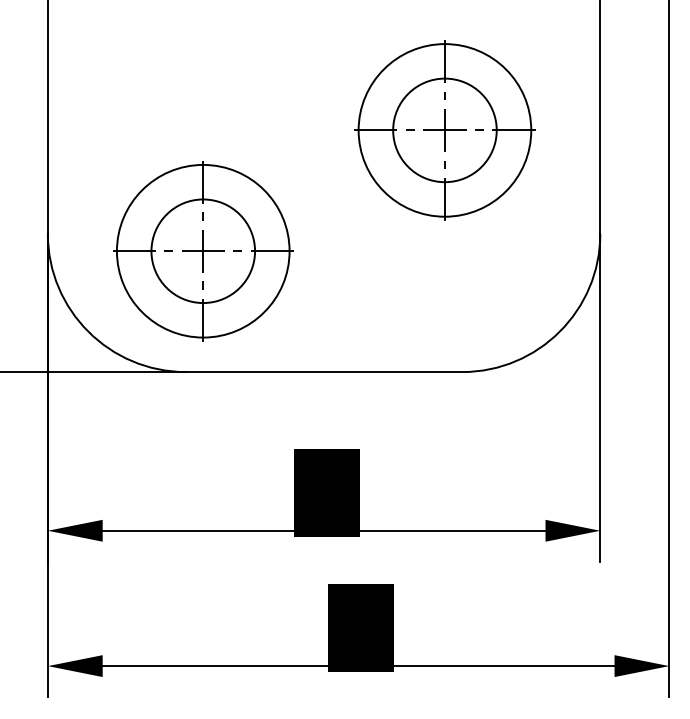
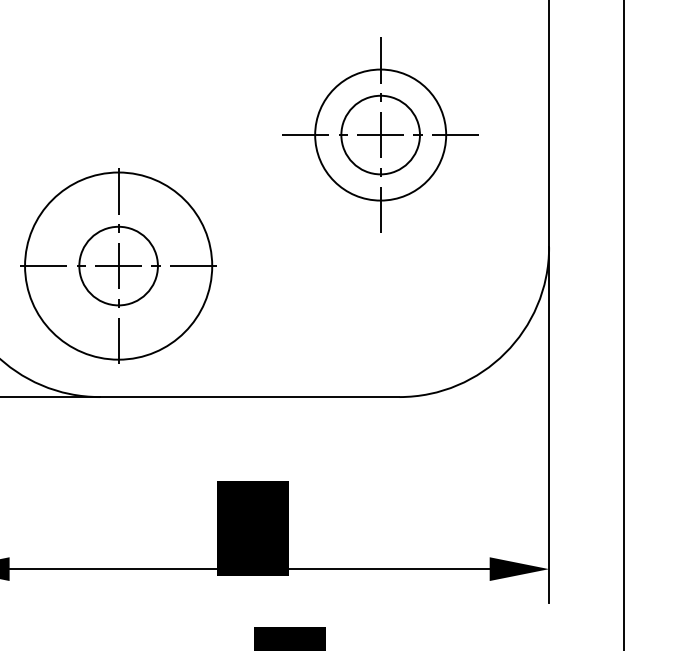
circle: (444, 130) -> (380, 135), size x0.7
circle: (444, 130) -> (380, 135), size x0.7
circle: (203, 251) -> (118, 266), size x0.7

